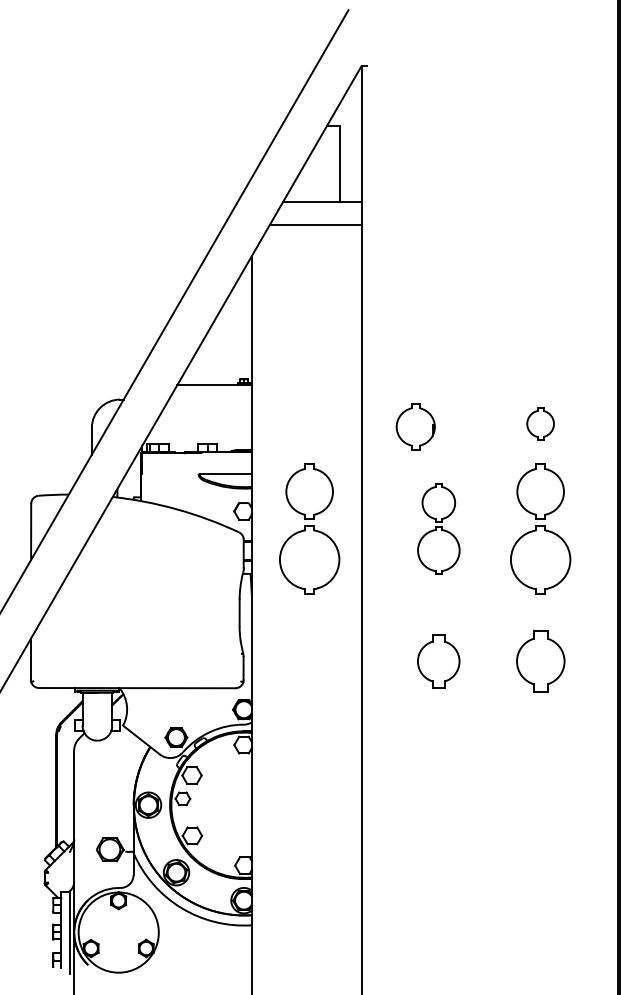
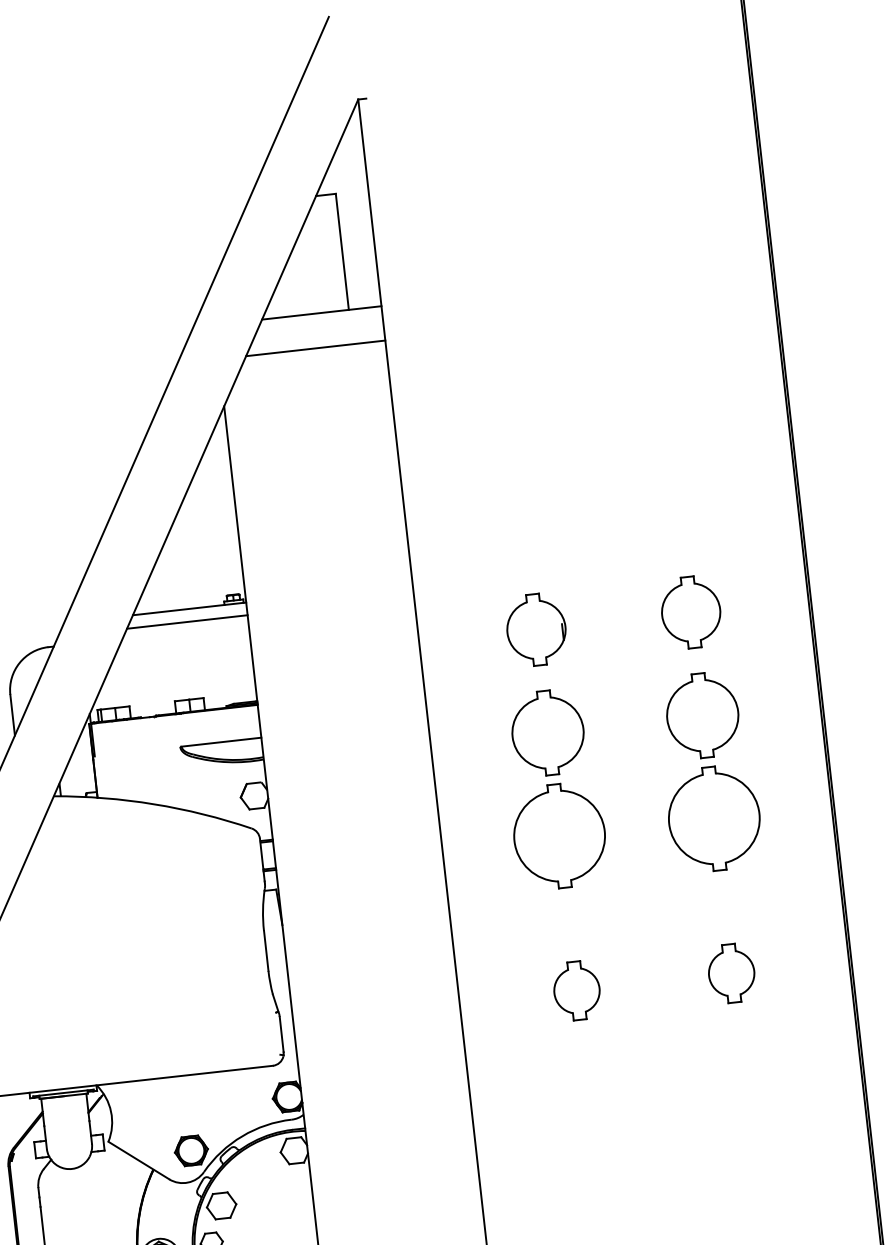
line: (212, 393) -> (187, 622), added
part: (540, 423) -> (690, 611), size x1.43
part: (415, 426) -> (535, 629), moved
part: (309, 528) -> (357, 810), removed
part: (438, 528) -> (553, 788), size x1.43
part: (438, 661) -> (576, 990), size x0.71
part: (540, 661) -> (731, 973), size x0.62

